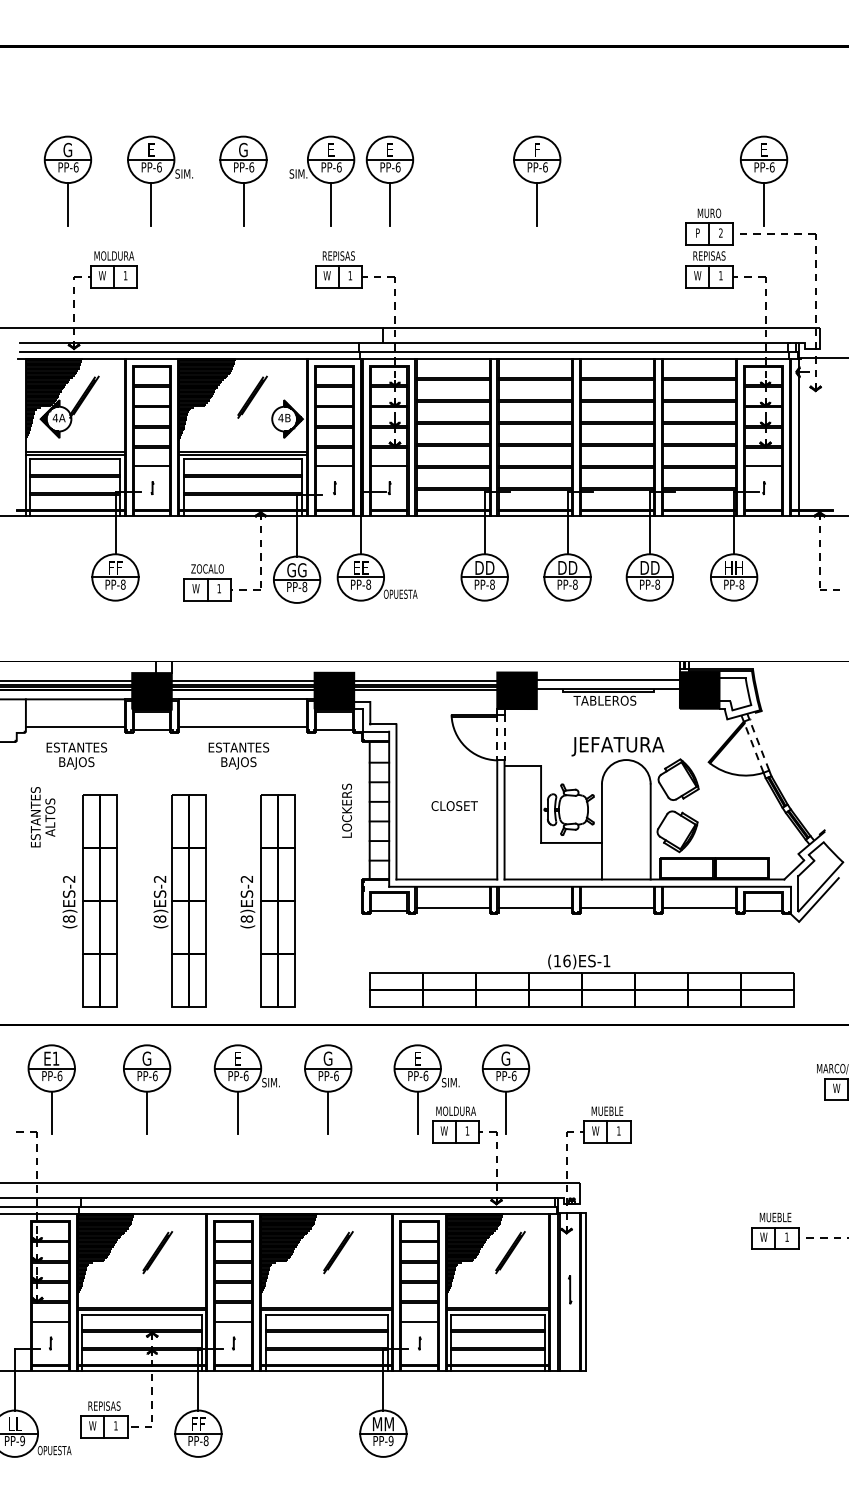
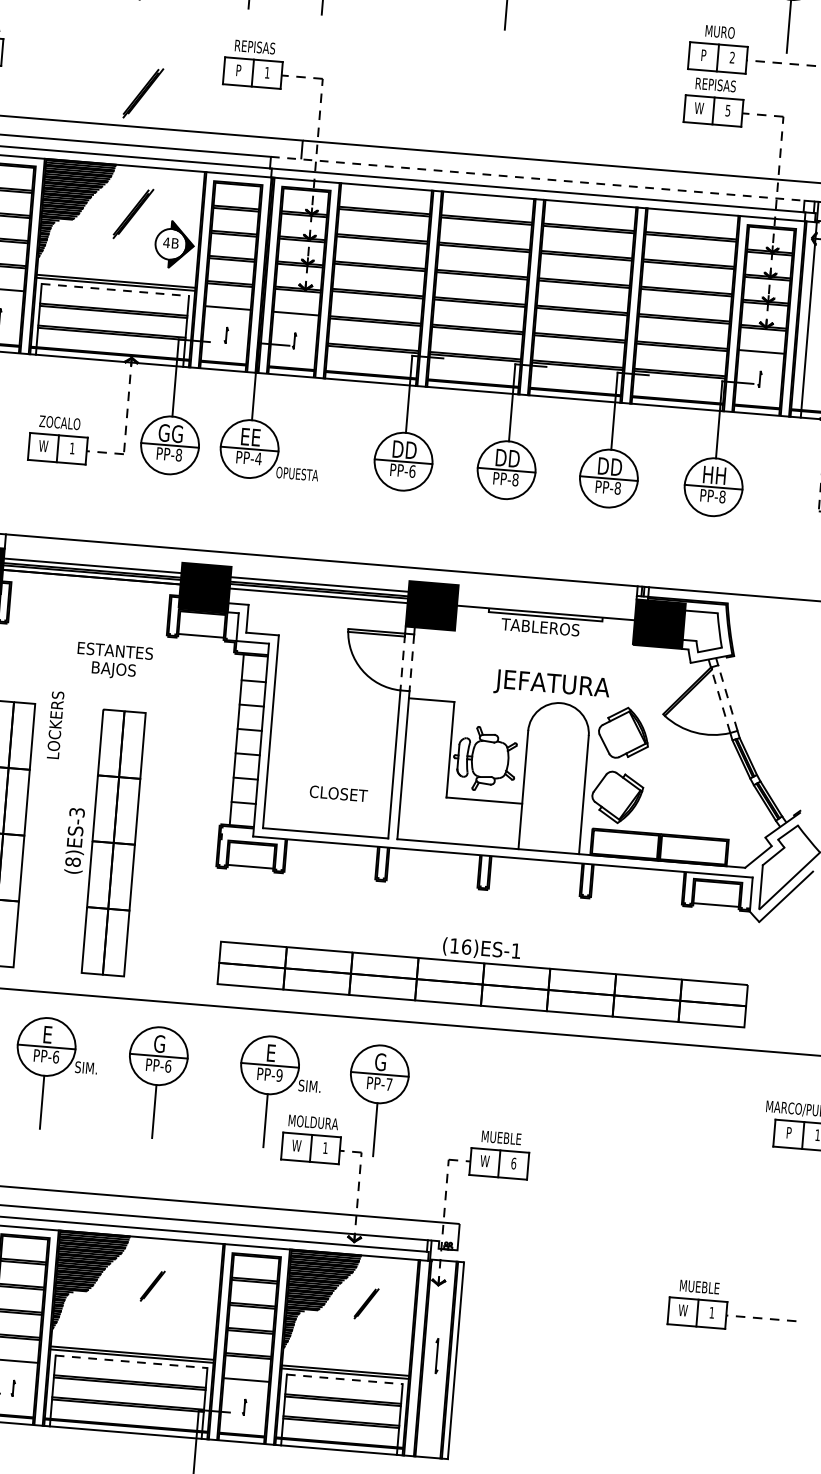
text: (326, 275) -> (237, 70), W -> P
text: (720, 275) -> (727, 110), 1 -> 5
part: (252, 299) -> (143, 92), added
line: (577, 342) -> (542, 179), solid -> dashed
line: (243, 459) -> (115, 290), solid -> dashed
text: (368, 584) -> (258, 458), PP-8 -> PP-4
text: (492, 584) -> (412, 471), PP-8 -> PP-6
line: (607, 679) -> (545, 601), removed
line: (242, 699) -> (89, 588), removed
line: (242, 726) -> (87, 622), removed
text: (238, 755) -> (114, 660), moved
text: (454, 805) -> (338, 793), moved
text: (346, 810) -> (55, 724), moved
text: (247, 878) -> (77, 811), (8)ES-2 -> (8)ES-3
line: (452, 908) -> (329, 869), removed
line: (534, 908) -> (431, 878), removed
line: (616, 908) -> (533, 886), removed
line: (699, 908) -> (636, 895), removed
text: (425, 1076) -> (278, 1076), PP-6 -> PP-9
text: (513, 1076) -> (388, 1085), PP-6 -> PP-7
text: (836, 1087) -> (788, 1131), W -> P
text: (618, 1130) -> (513, 1162), 1 -> 6
part: (338, 1252) -> (152, 1285), size x0.6
part: (510, 1252) -> (366, 1303), size x0.6
line: (327, 1314) -> (132, 1361), solid -> dashed
line: (498, 1314) -> (345, 1379), solid -> dashed

